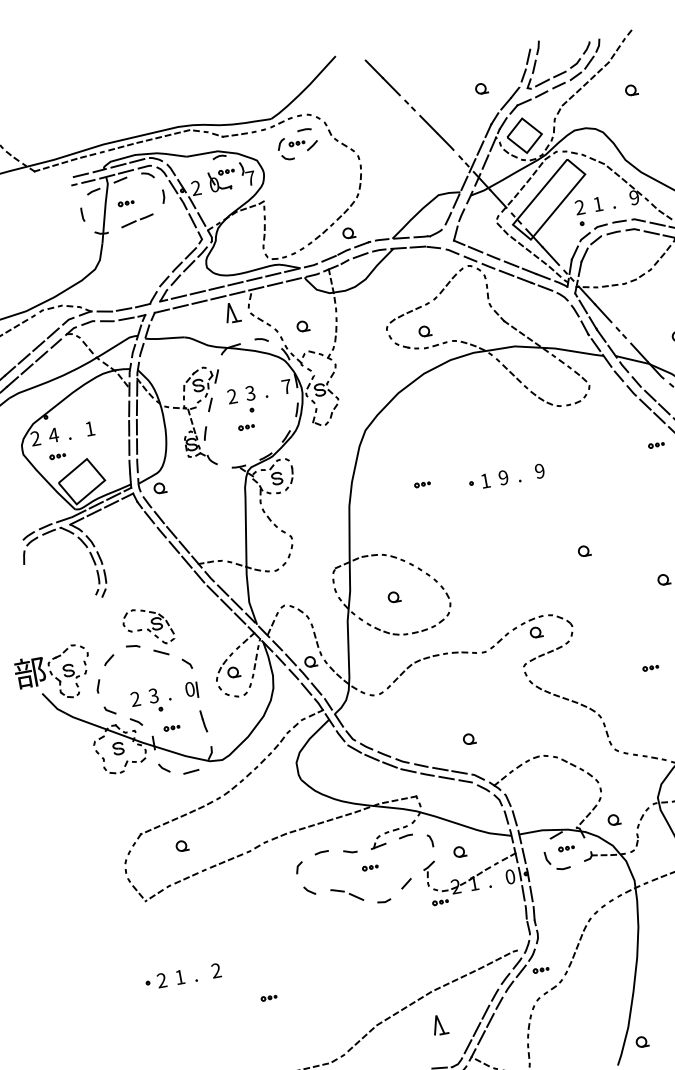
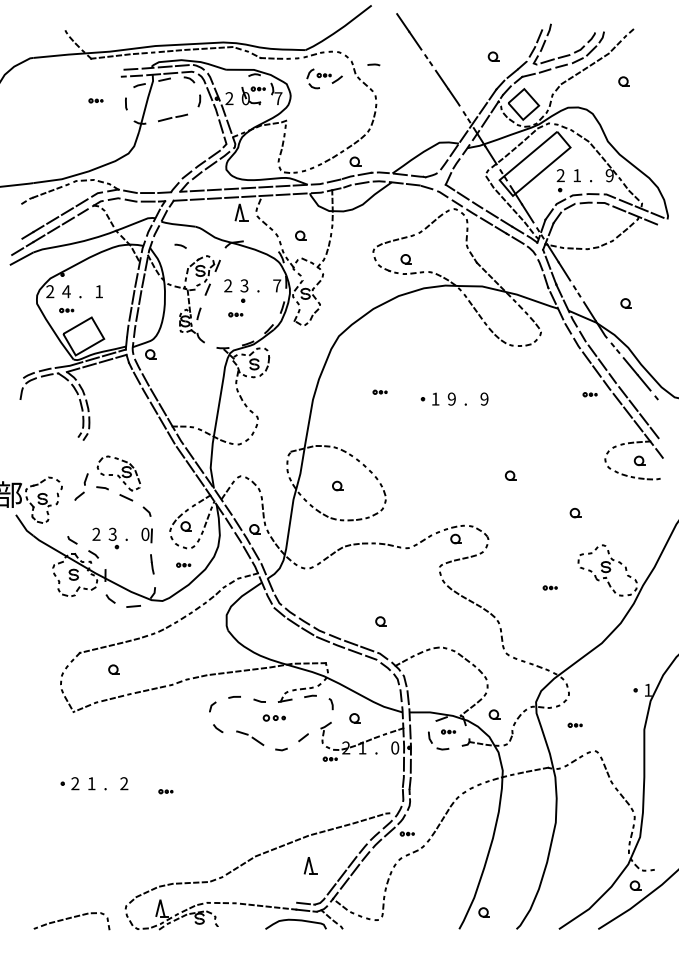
curve: (304, 129) -> (373, 64), moved
part: (125, 203) -> (95, 100), moved
line: (261, 339) -> (180, 245), moved
line: (97, 686) -> (85, 479), moved
part: (171, 727) -> (183, 564), moved
part: (370, 867) -> (274, 717), size x1.6
part: (268, 997) -> (165, 791), moved

